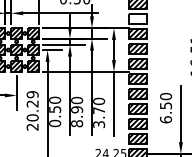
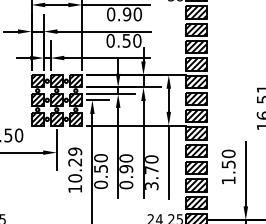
hatch: (138, 18) -> (196, 64), added
text: (165, 119) -> (228, 180), 6.50 -> 1.50
text: (77, 124) -> (126, 185), 8.90 -> 0.90
text: (32, 127) -> (74, 189), 20.29 -> 10.29

